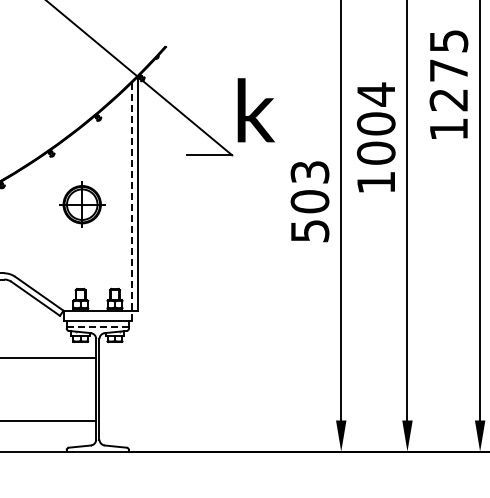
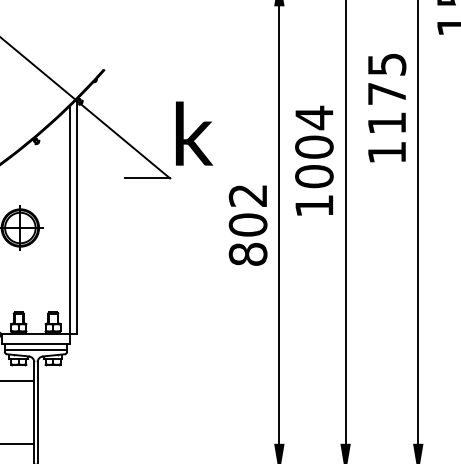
text: (448, 100) -> (386, 123), 1275 -> 1175
line: (132, 201) -> (70, 224), dashed -> solid
text: (309, 201) -> (247, 224), 503 -> 802
line: (97, 326) -> (35, 349), dashed -> solid

